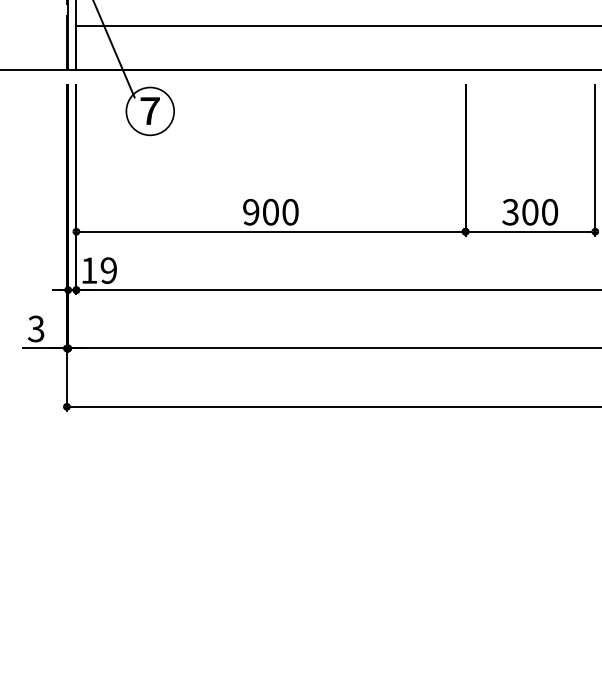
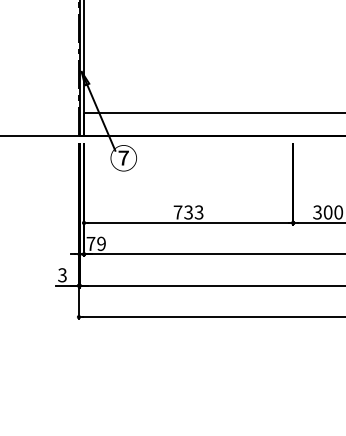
text: (270, 212) -> (188, 212), 900 -> 733
text: (88, 269) -> (90, 243), 19 -> 79

